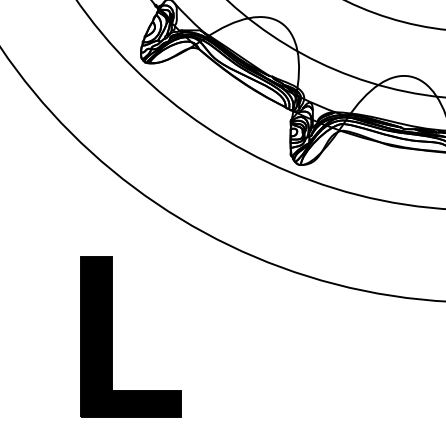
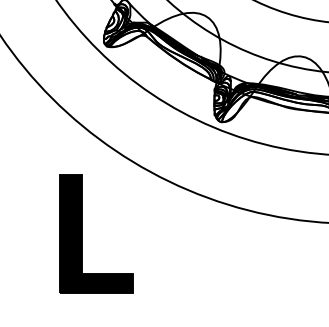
part: (112, 336) -> (82, 234), moved

